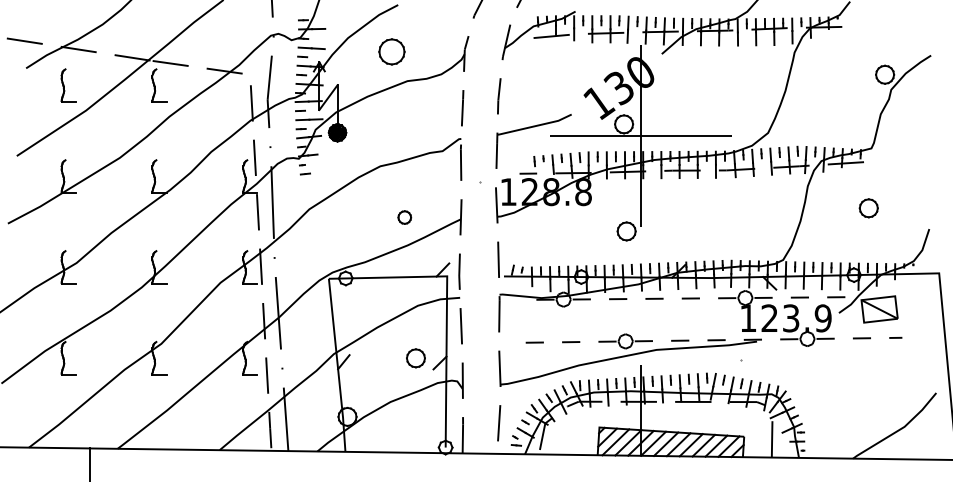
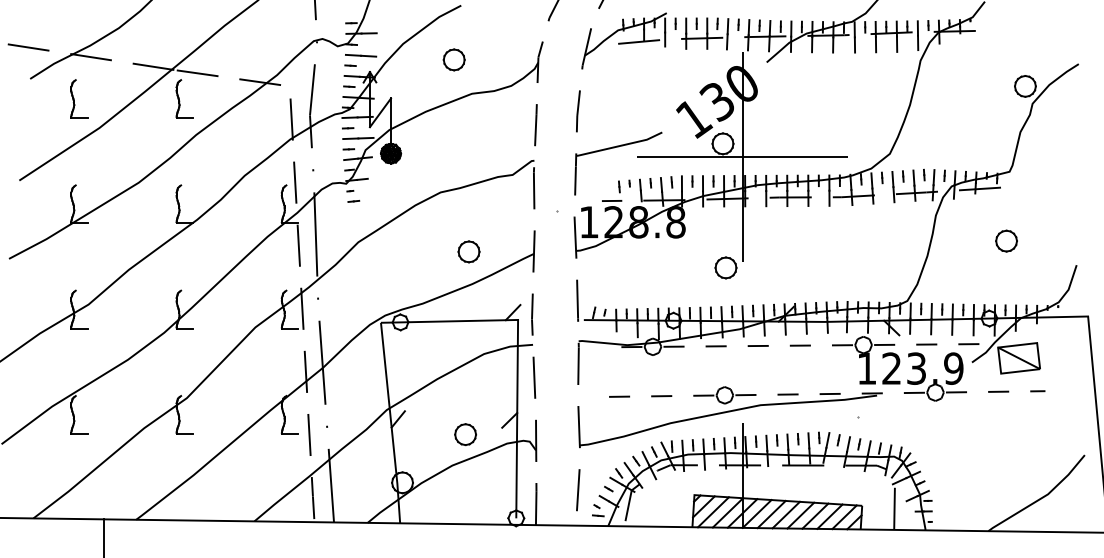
part: (392, 51) -> (454, 59), size x0.71
part: (404, 217) -> (468, 251), size x1.43
part: (415, 358) -> (465, 434), moved

